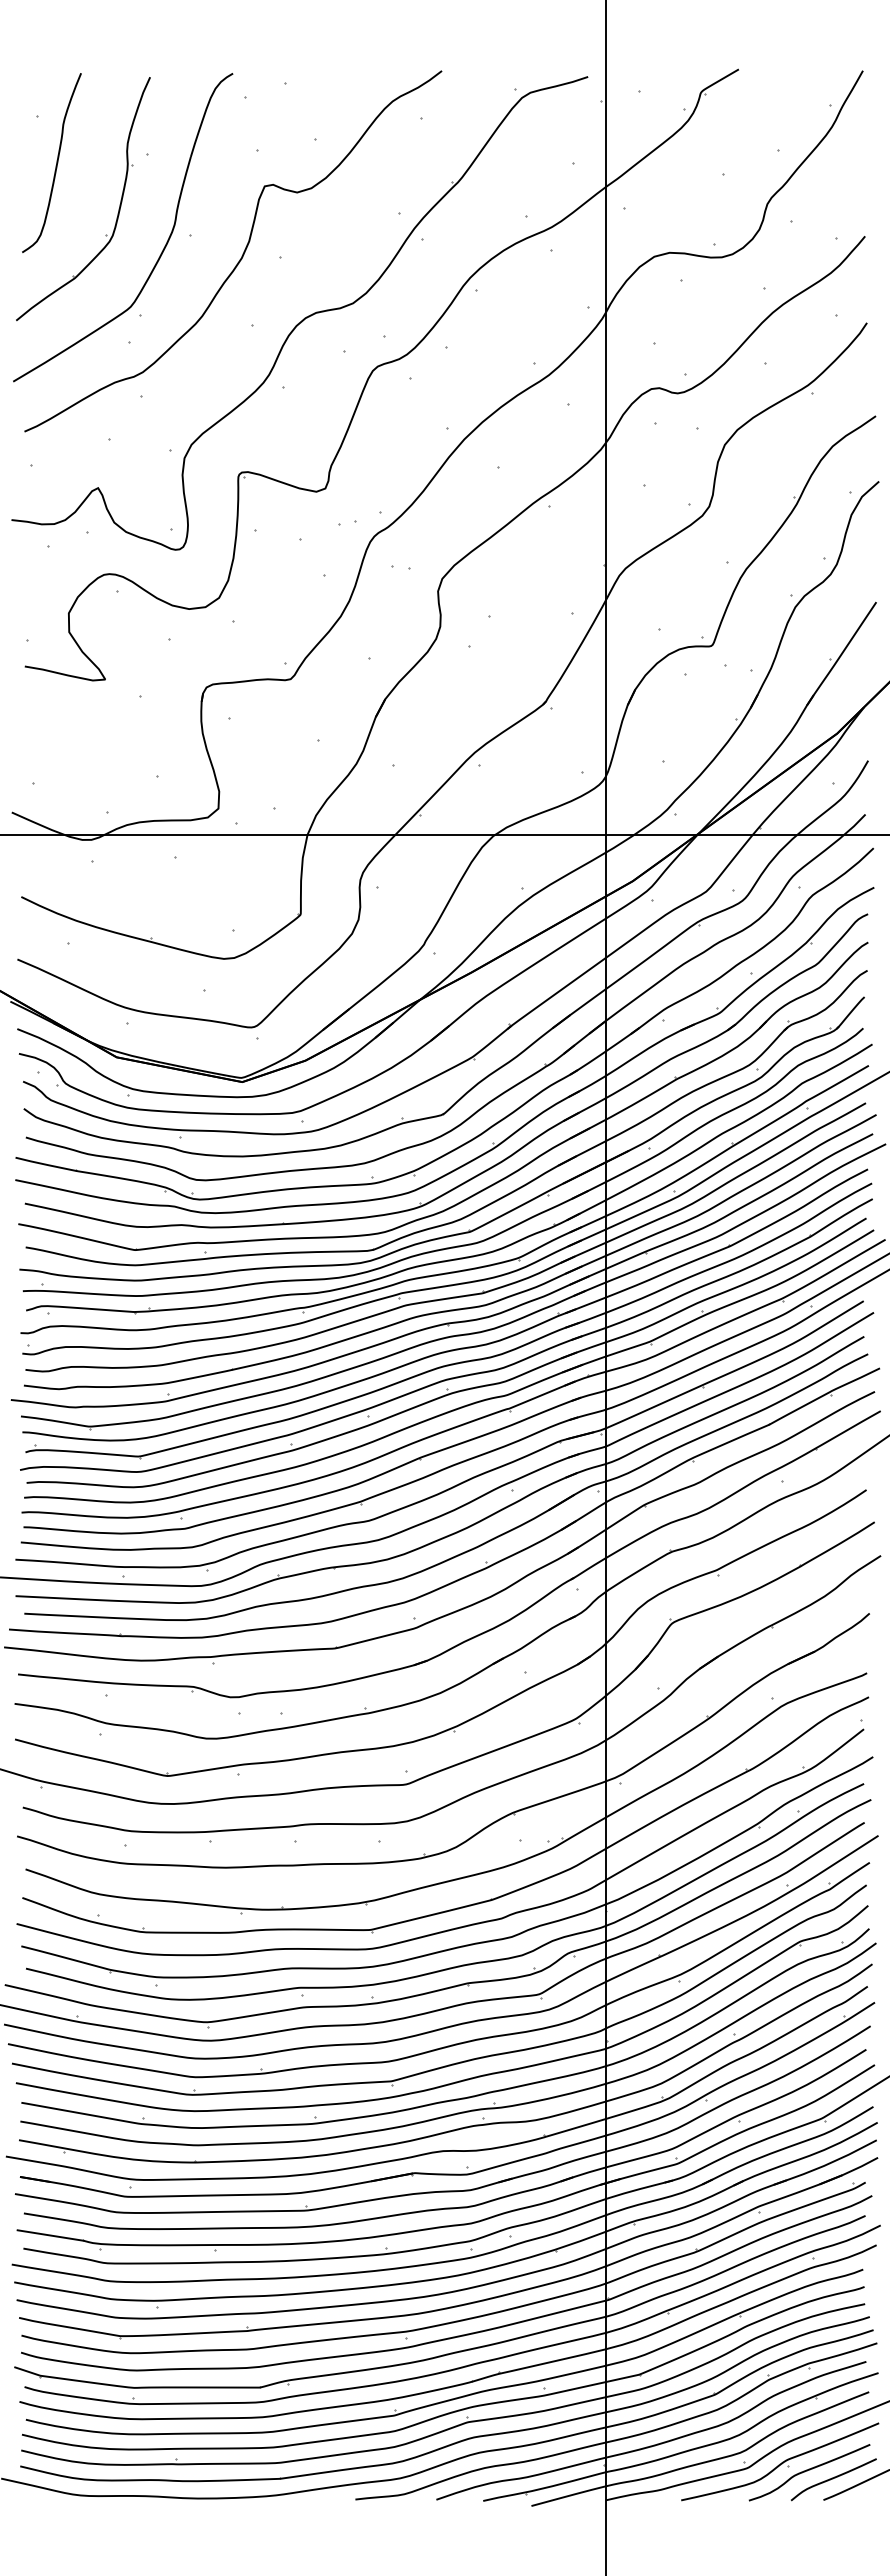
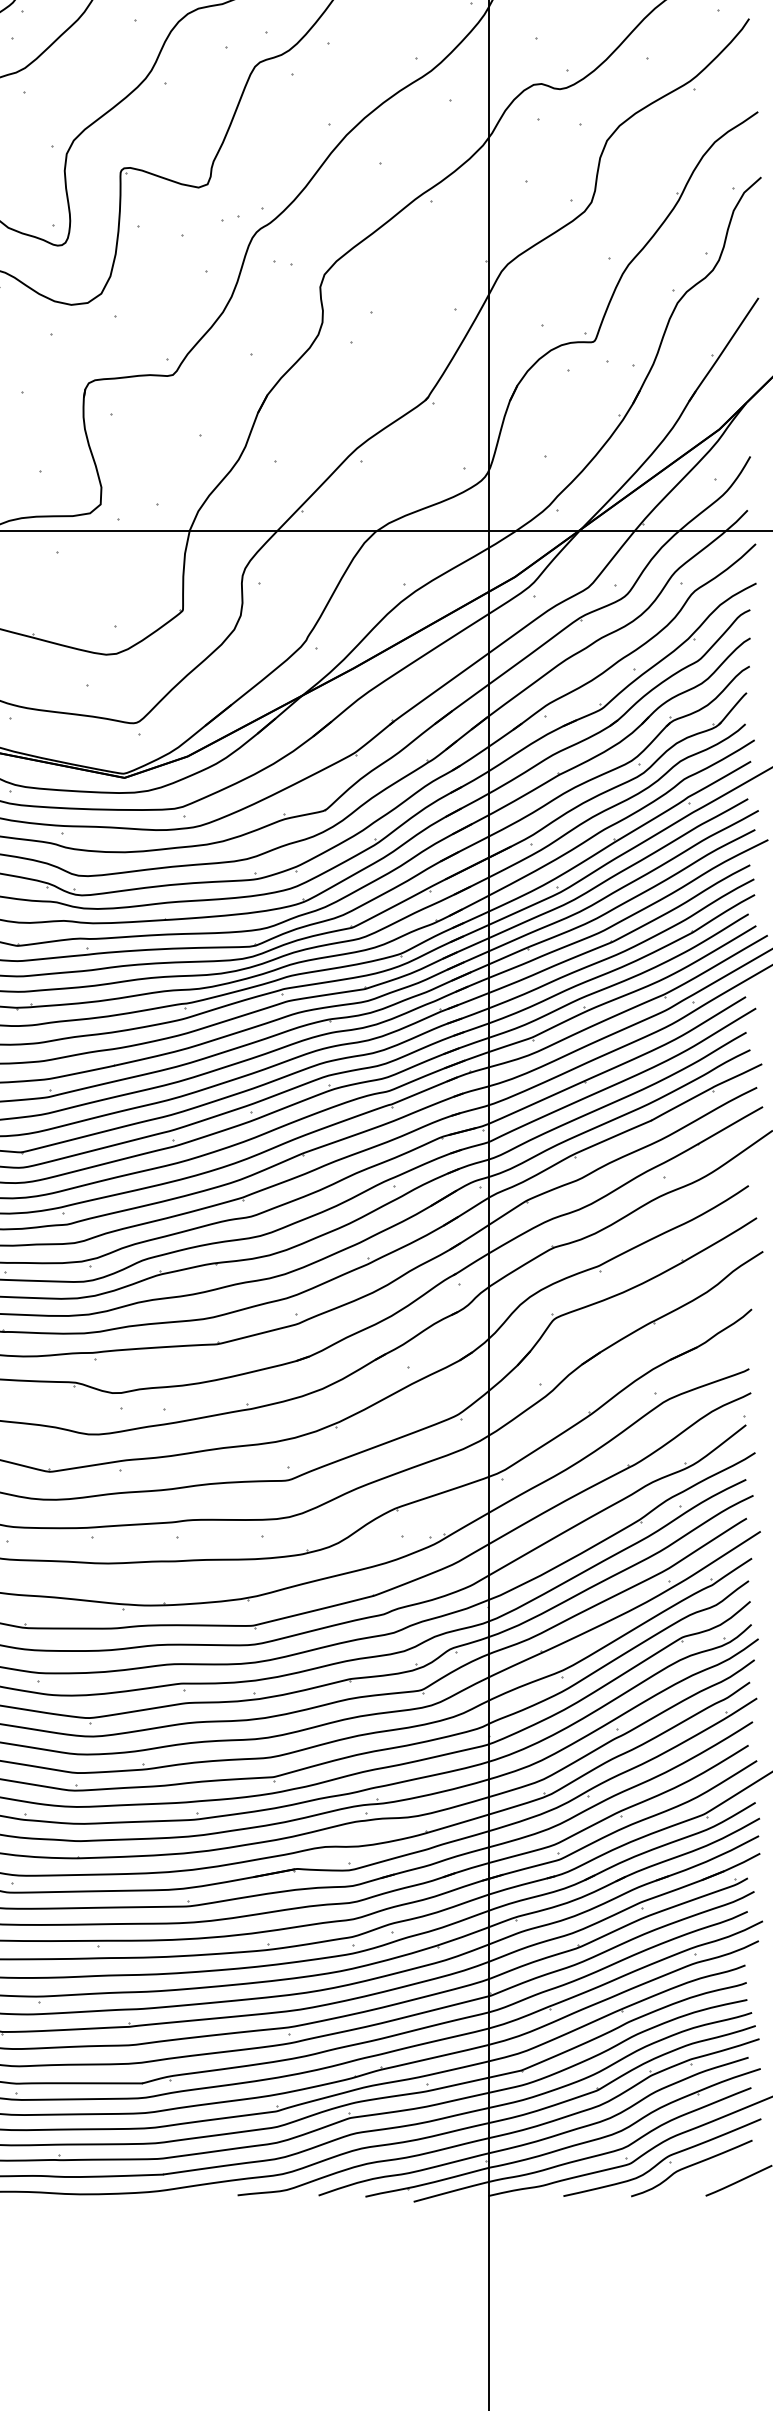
curve: (833, 2479) -> (715, 2175), removed

